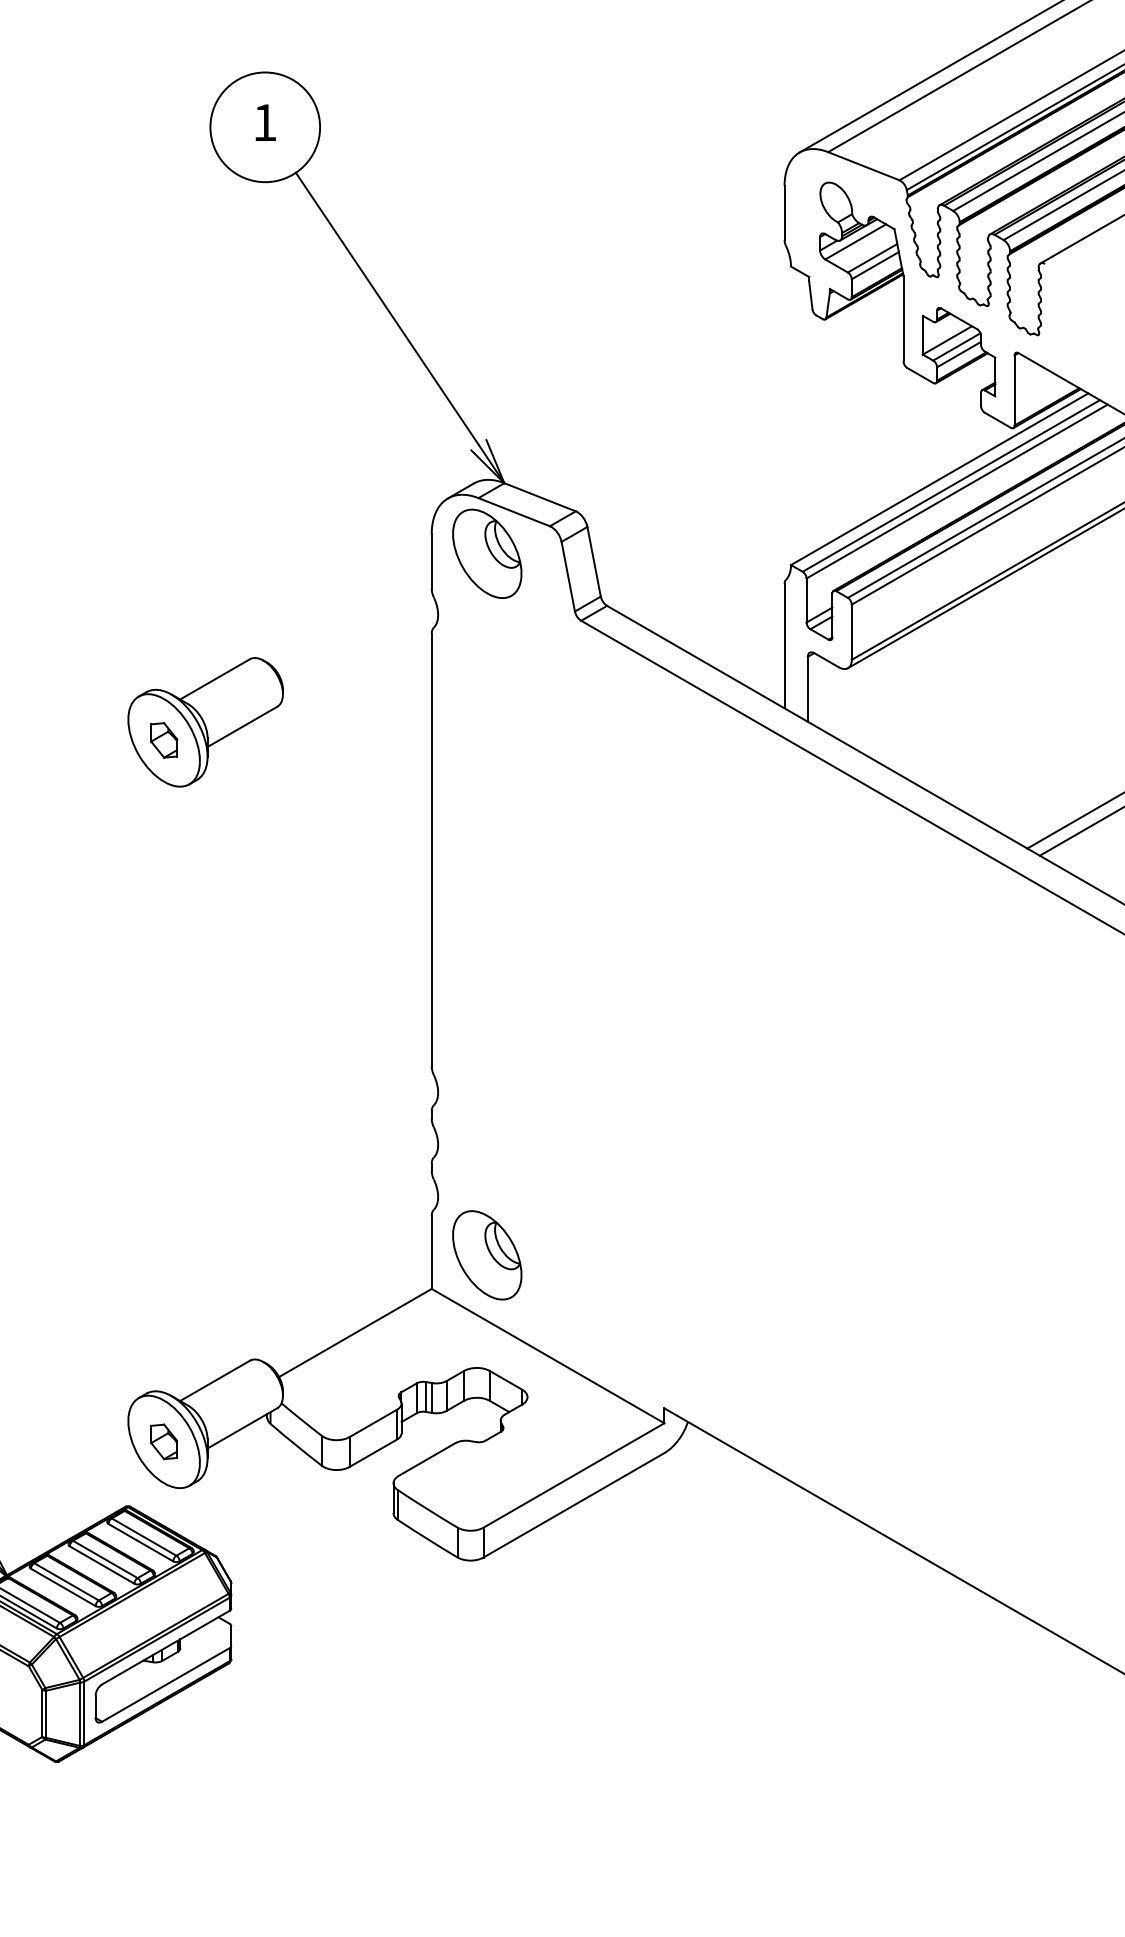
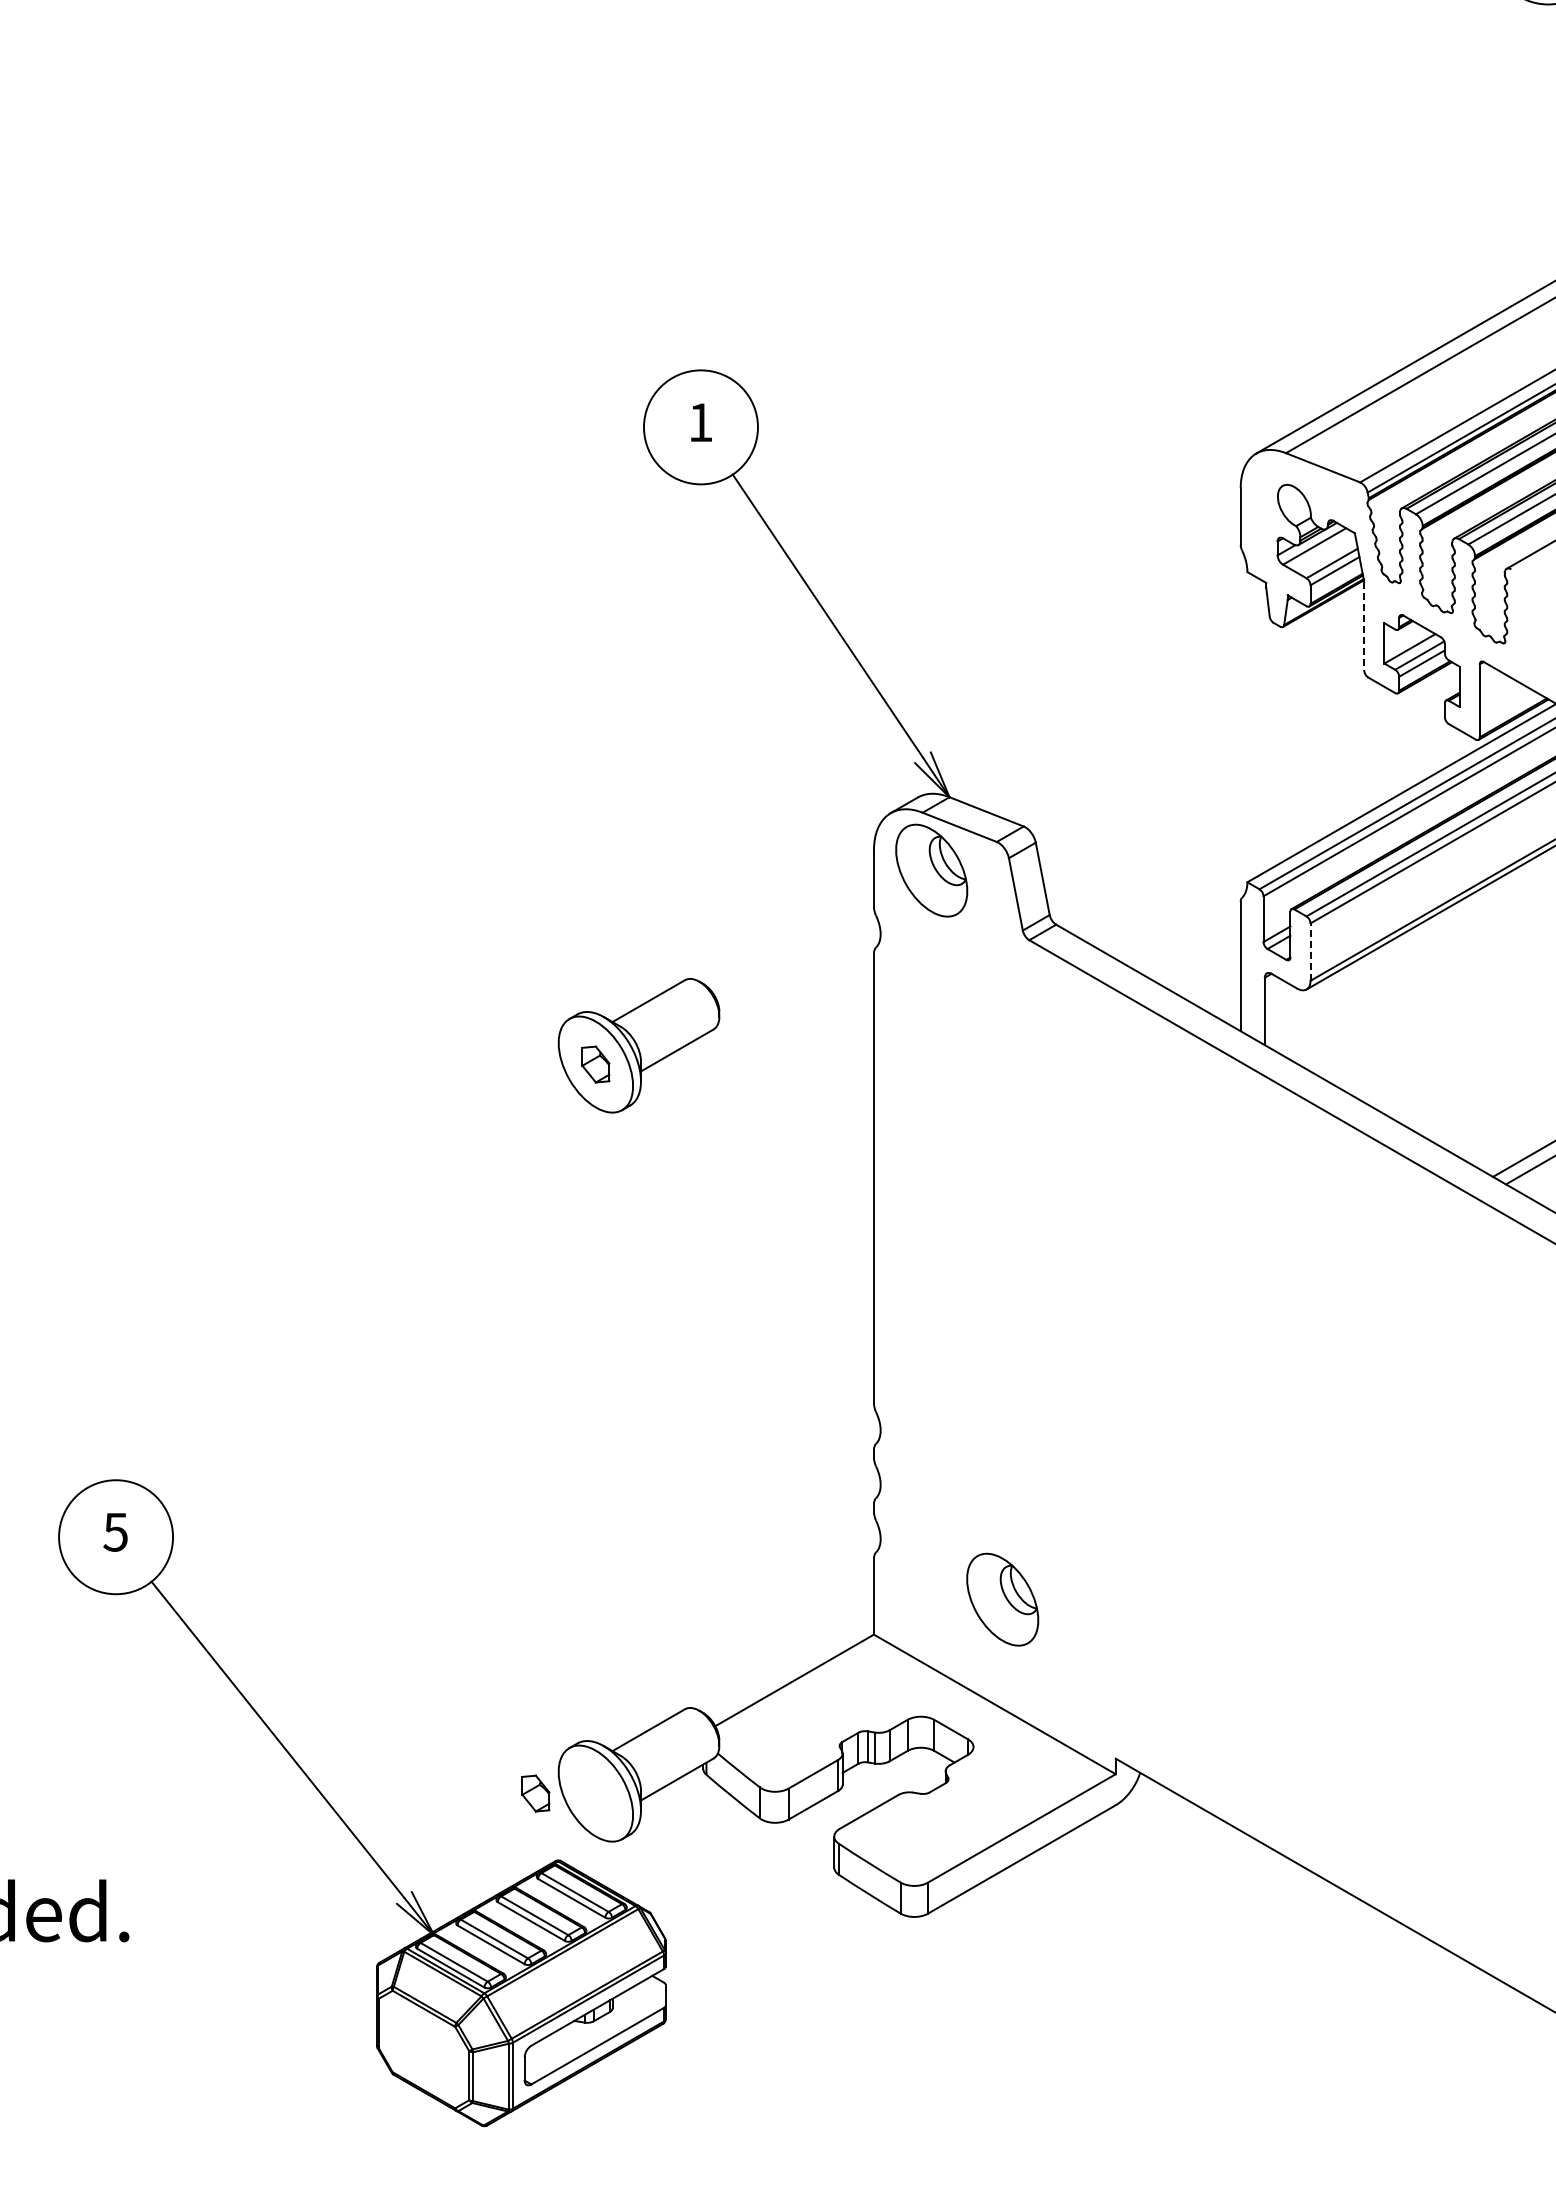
line: (903, 318) -> (1364, 626), solid -> dashed
line: (851, 632) -> (1310, 952), solid -> dashed
part: (487, 1255) -> (1002, 1599), moved
part: (163, 1441) -> (535, 1793), moved

